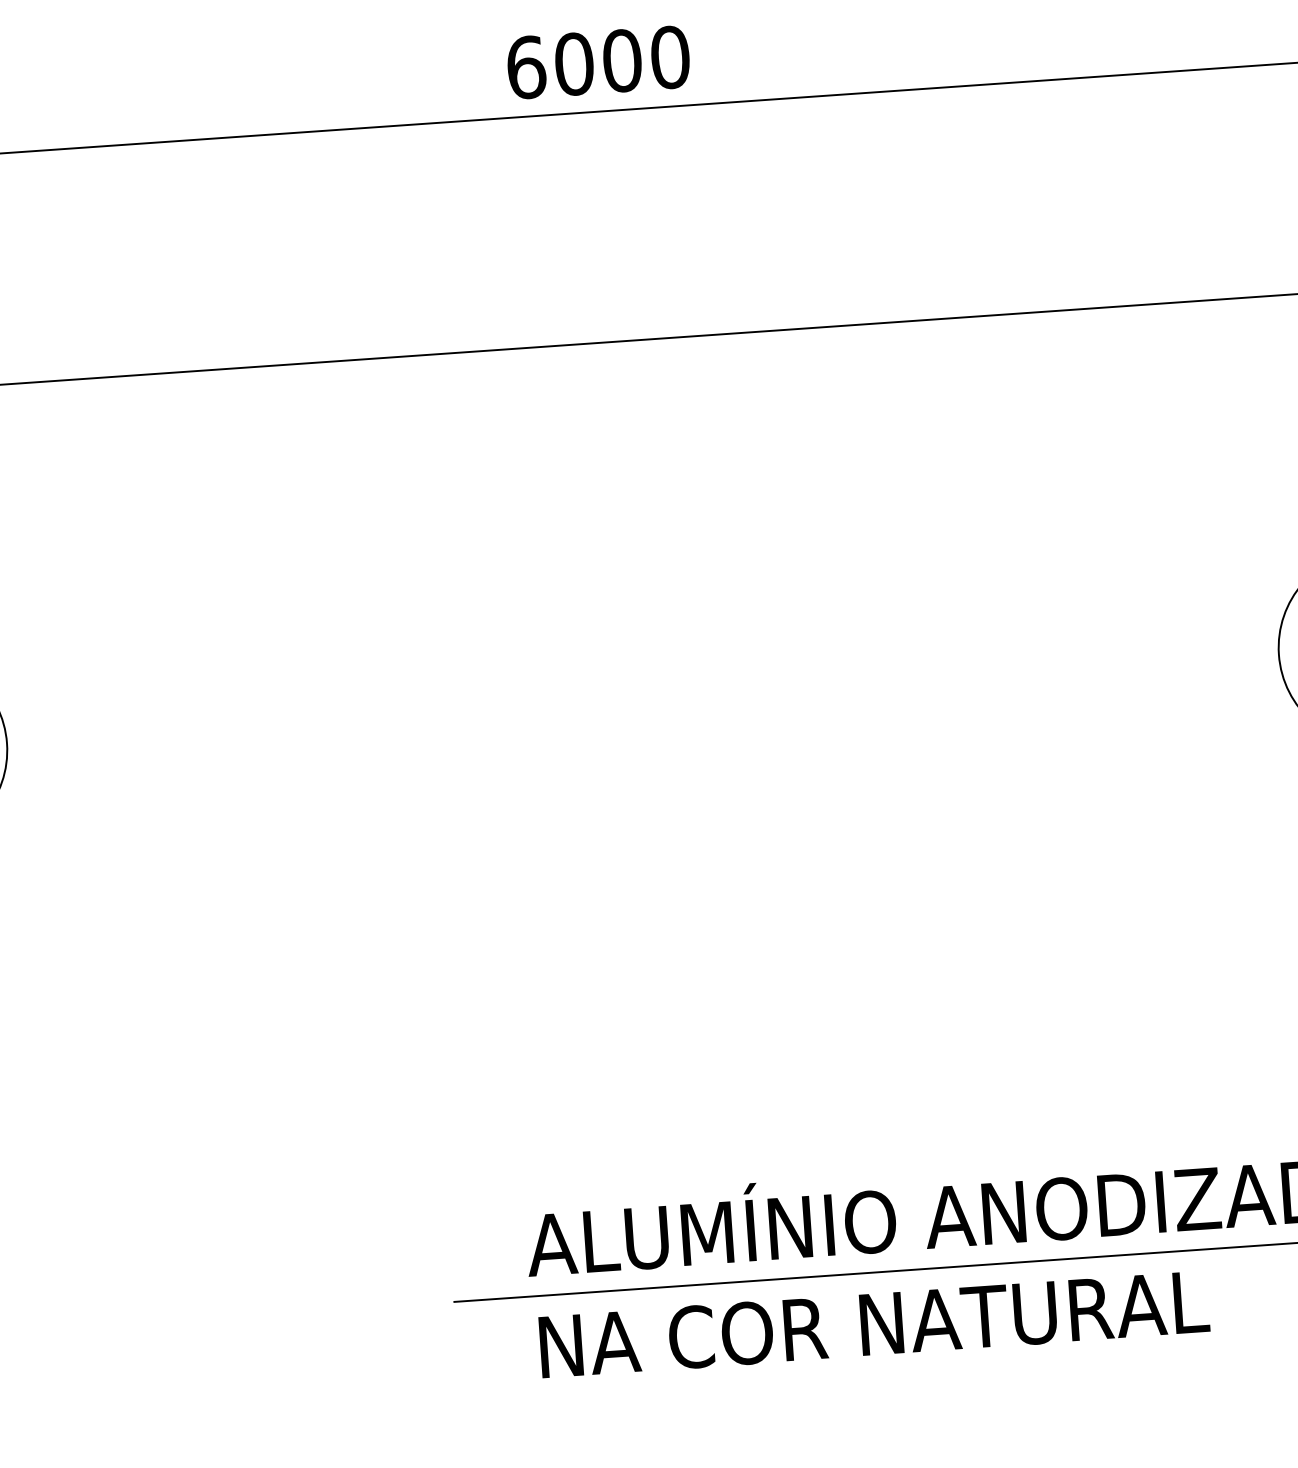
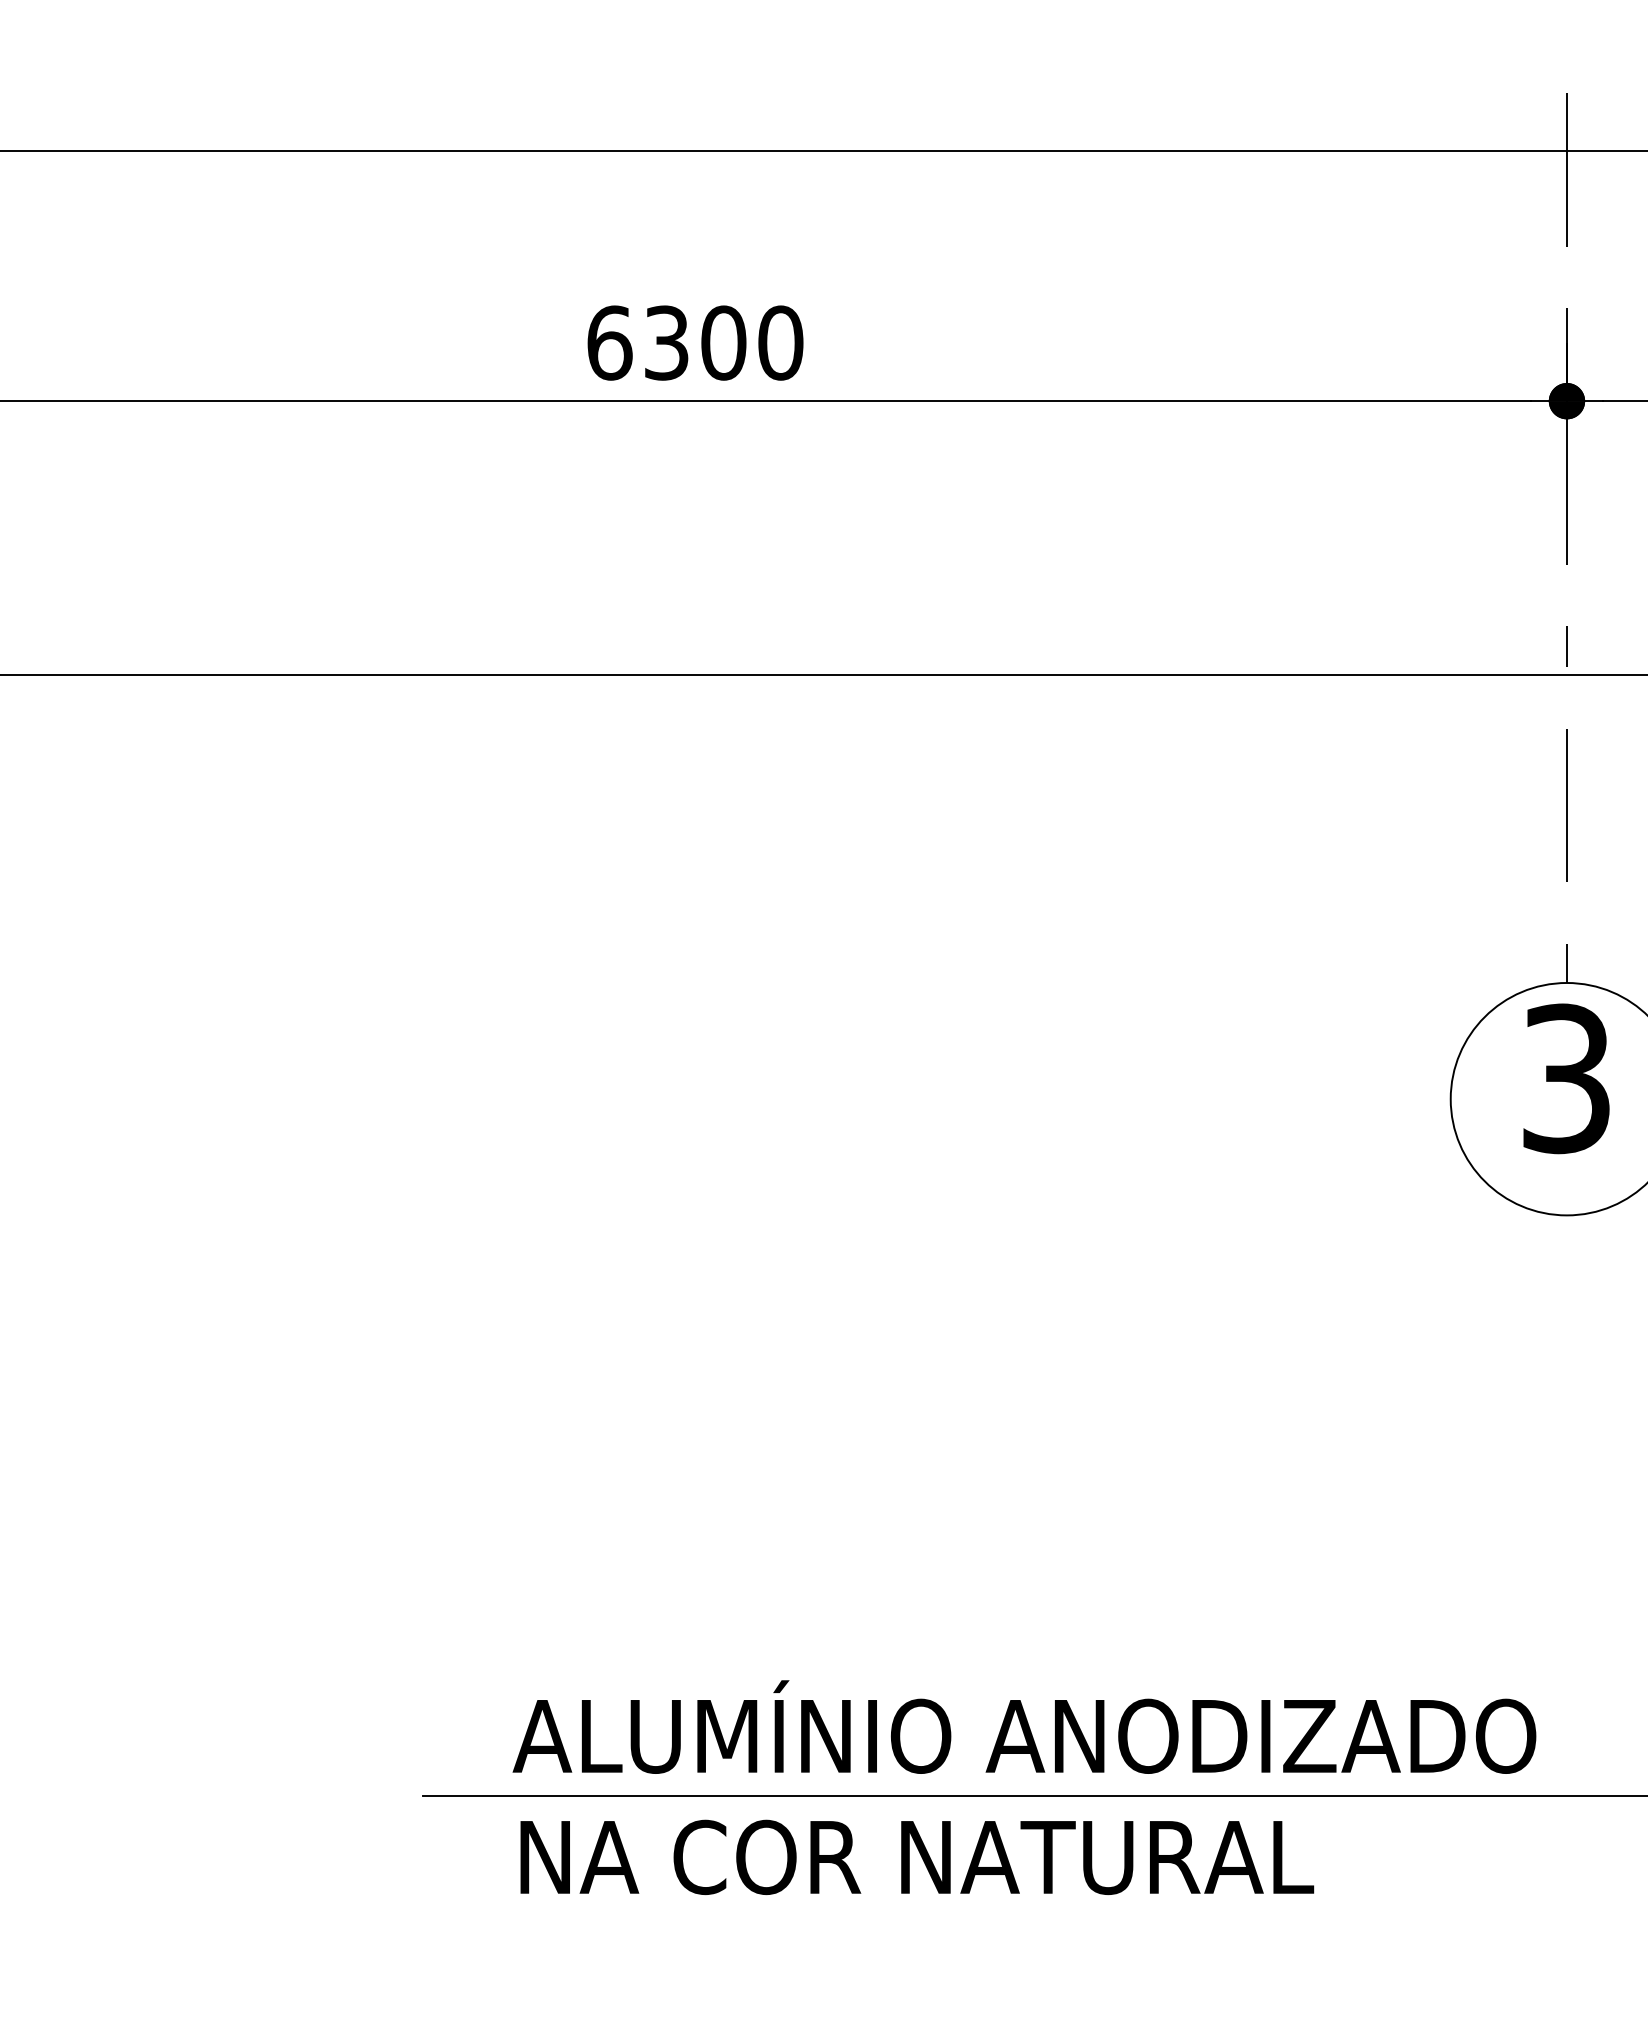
text: (574, 63) -> (666, 342), 6000 -> 6300

